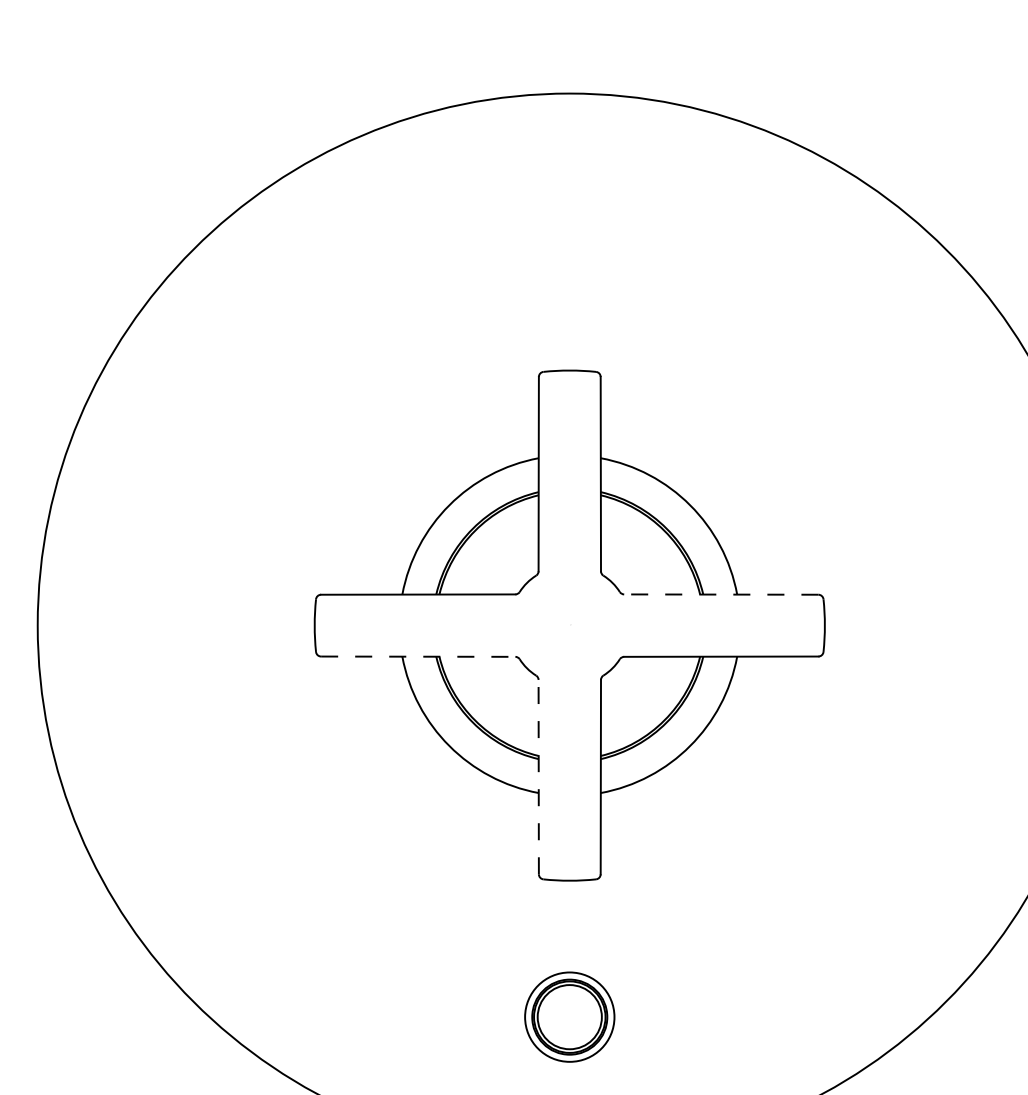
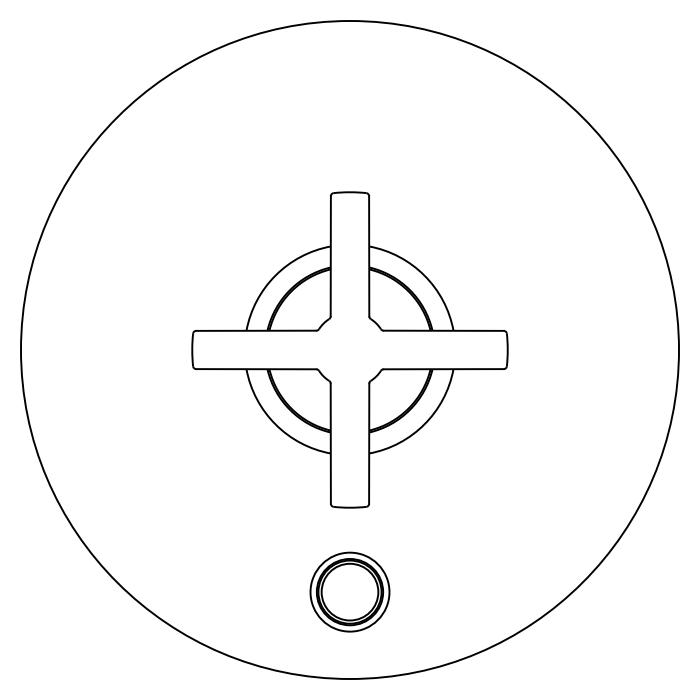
line: (721, 594) -> (443, 330), dashed -> solid
line: (418, 657) -> (256, 369), dashed -> solid
line: (538, 776) -> (330, 443), dashed -> solid
part: (568, 1016) -> (349, 591), size x1.43

